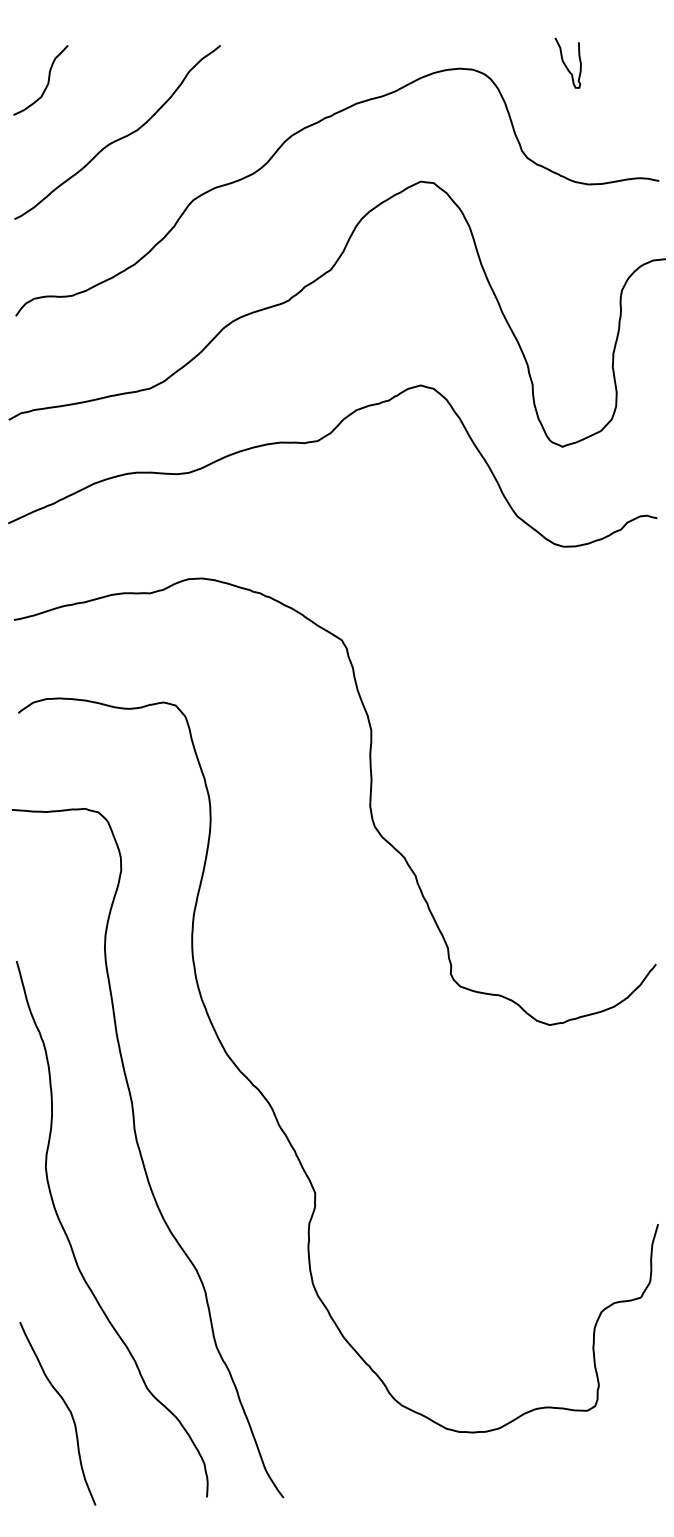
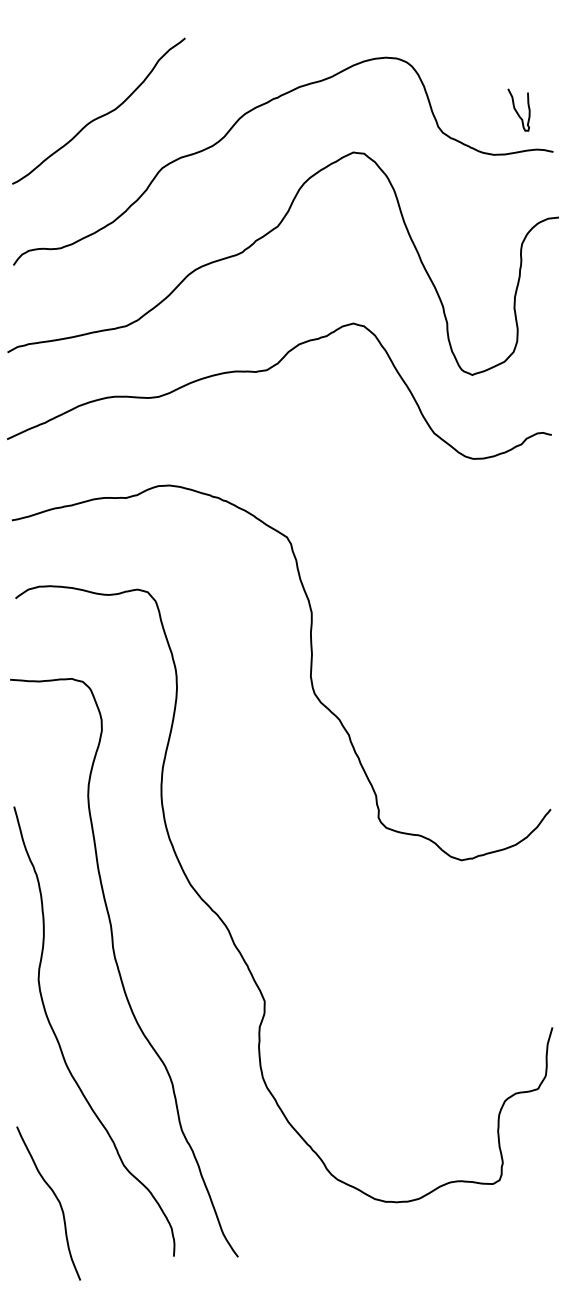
curve: (565, 62) -> (516, 109), moved
curve: (46, 83) -> (39, 70), removed
curve: (67, 1408) -> (56, 1199), moved

